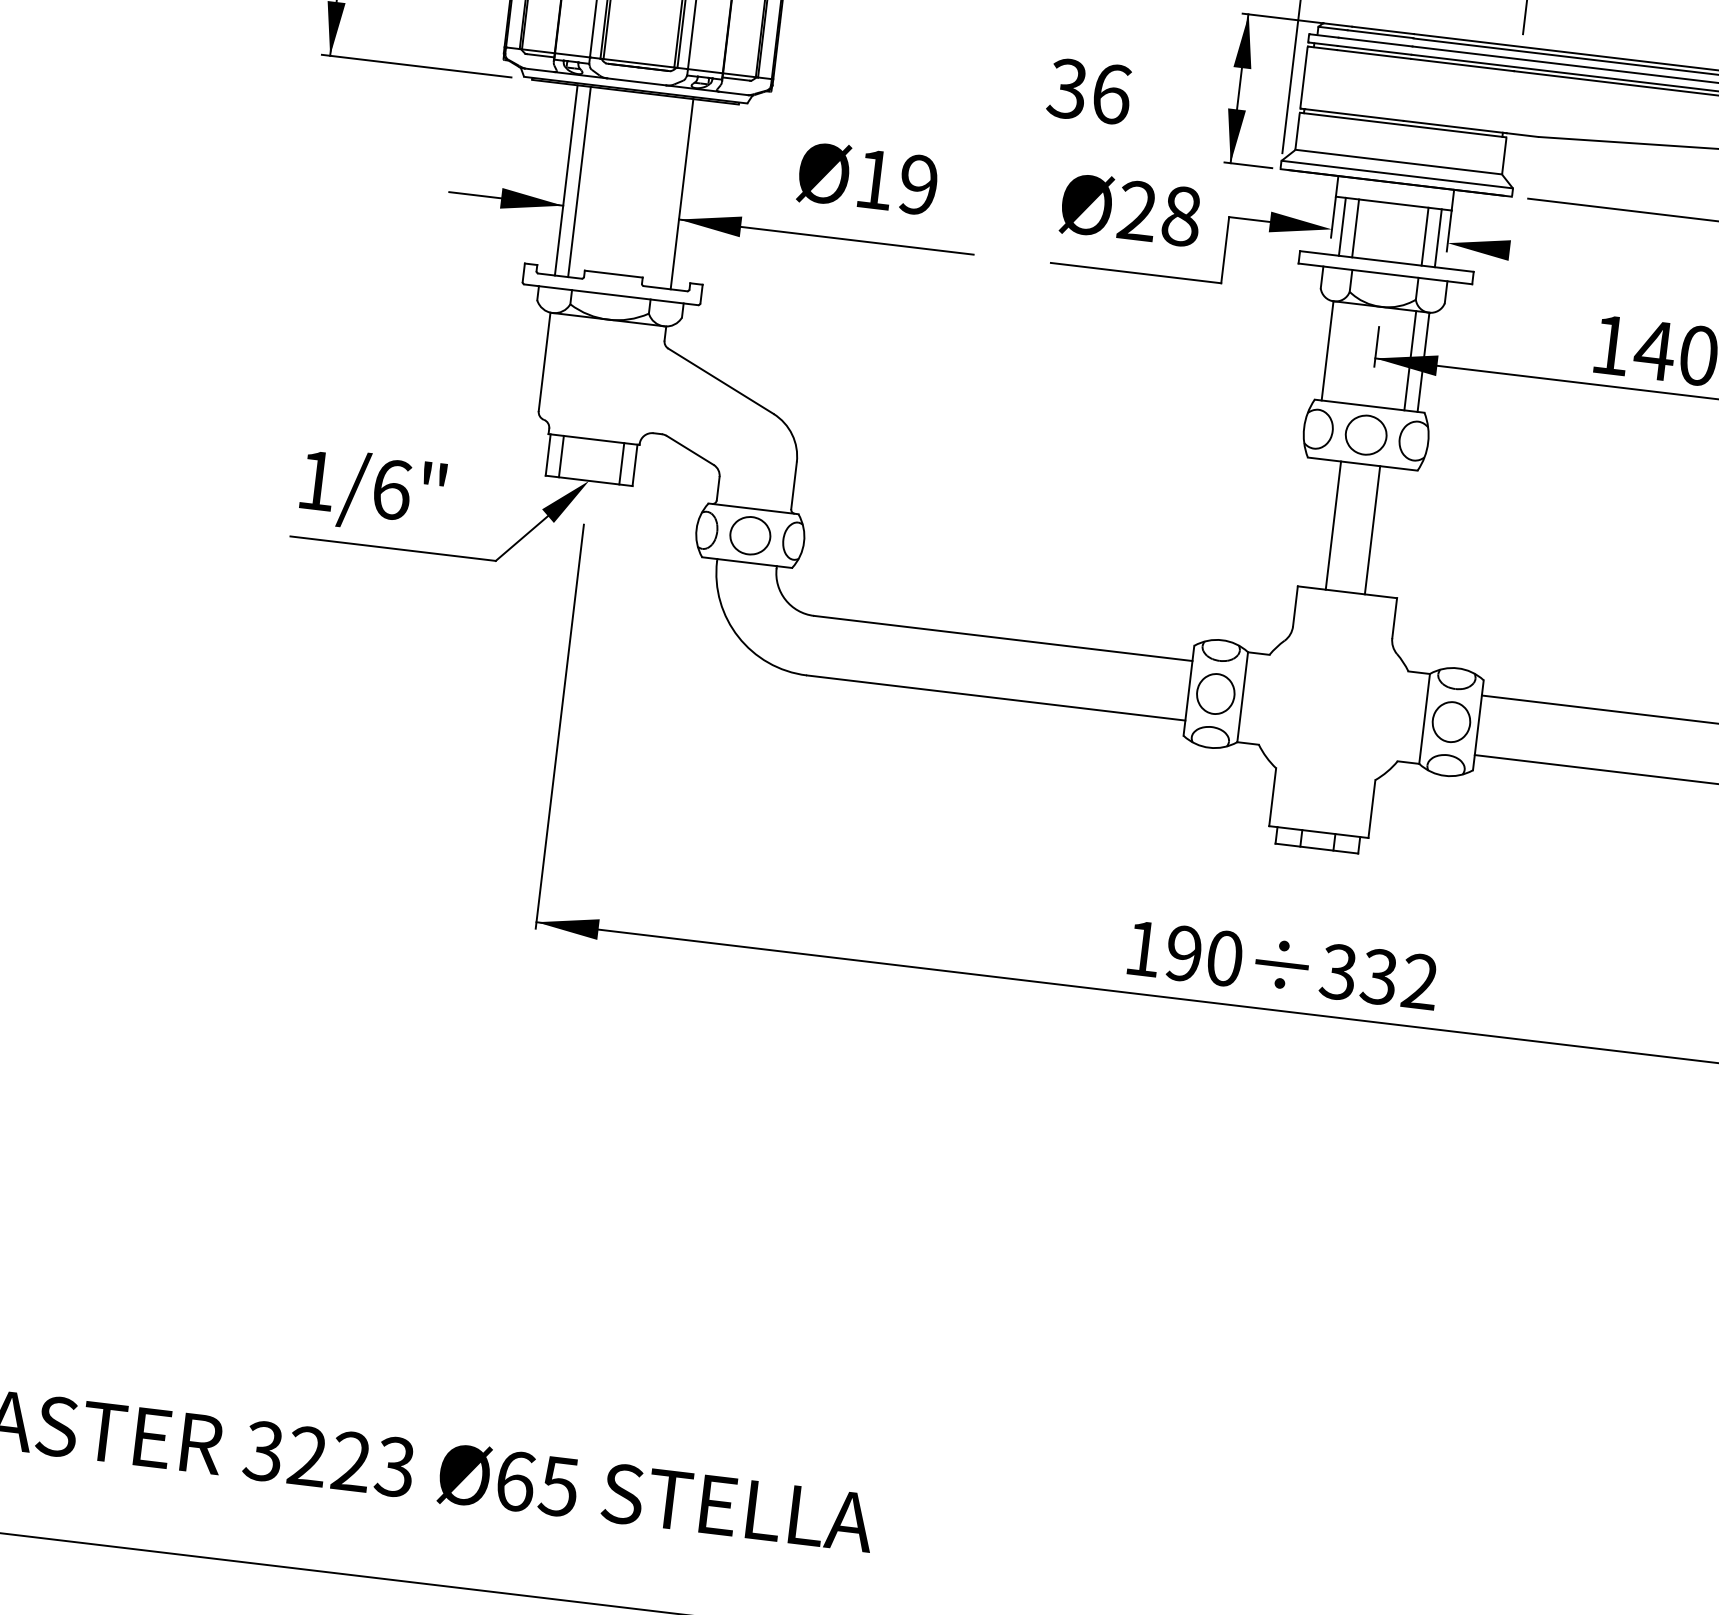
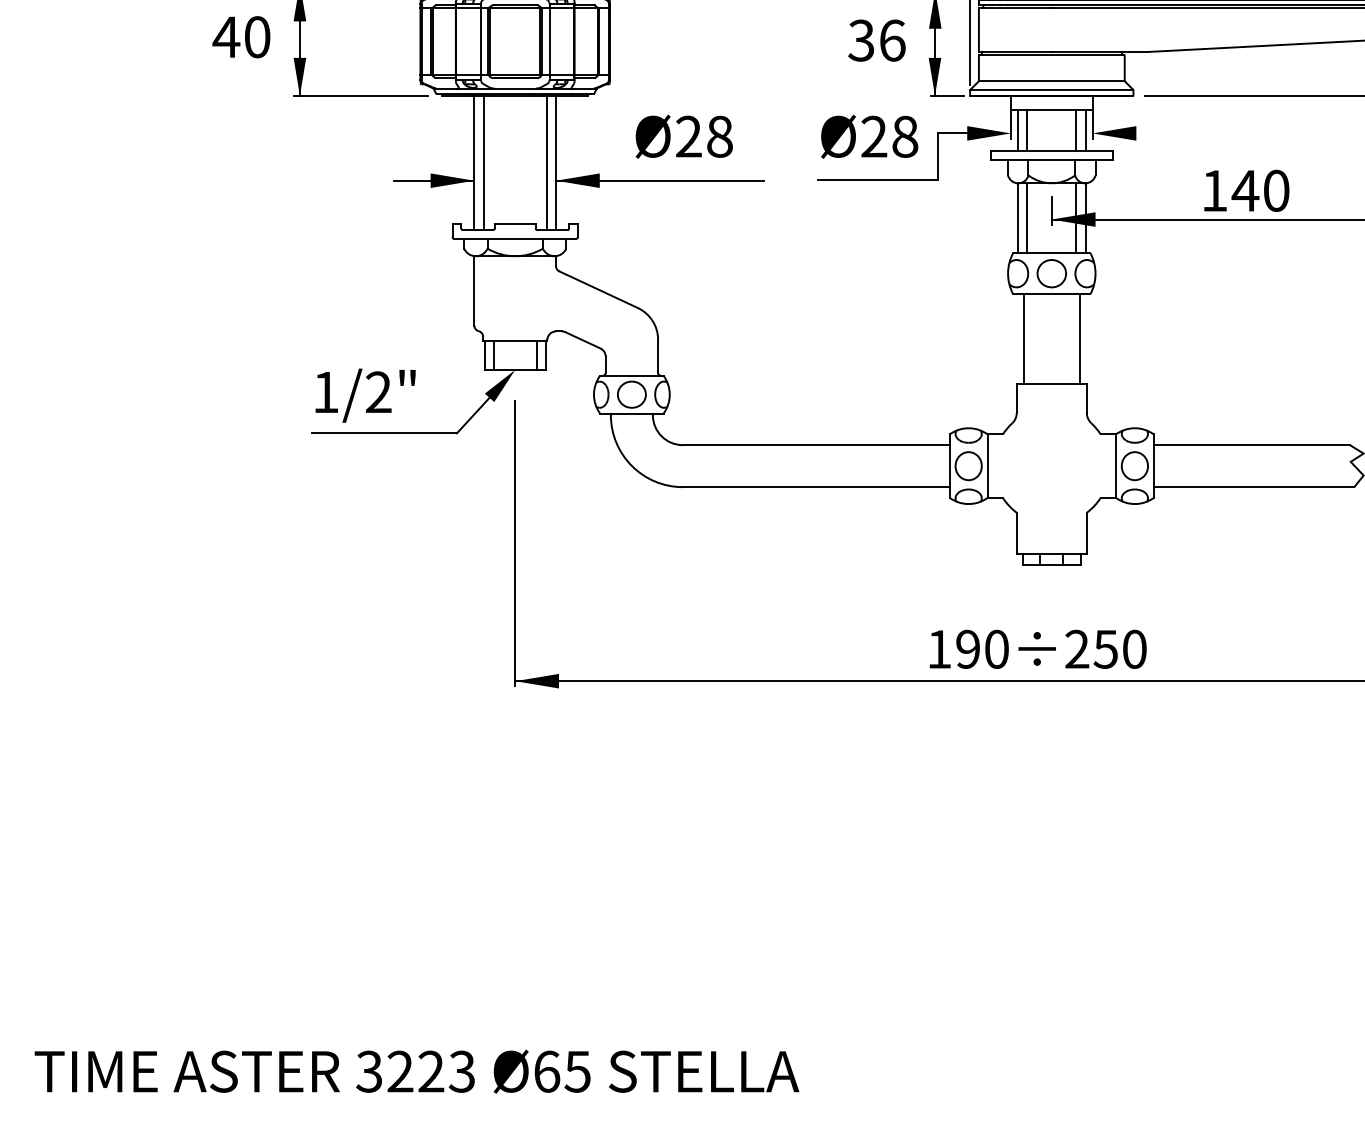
text: (1088, 91) -> (876, 40), moved
text: (896, 181) -> (704, 136), Ø19 -> Ø28
line: (668, 192) -> (546, 162), added
line: (1341, 352) -> (1027, 218), added
text: (391, 489) -> (378, 392), 1/6" -> 1/2"
line: (1333, 525) -> (1079, 339), moved
line: (1373, 530) -> (1024, 339), moved
text: (1378, 975) -> (1105, 648), 190÷332 -> 190÷250

